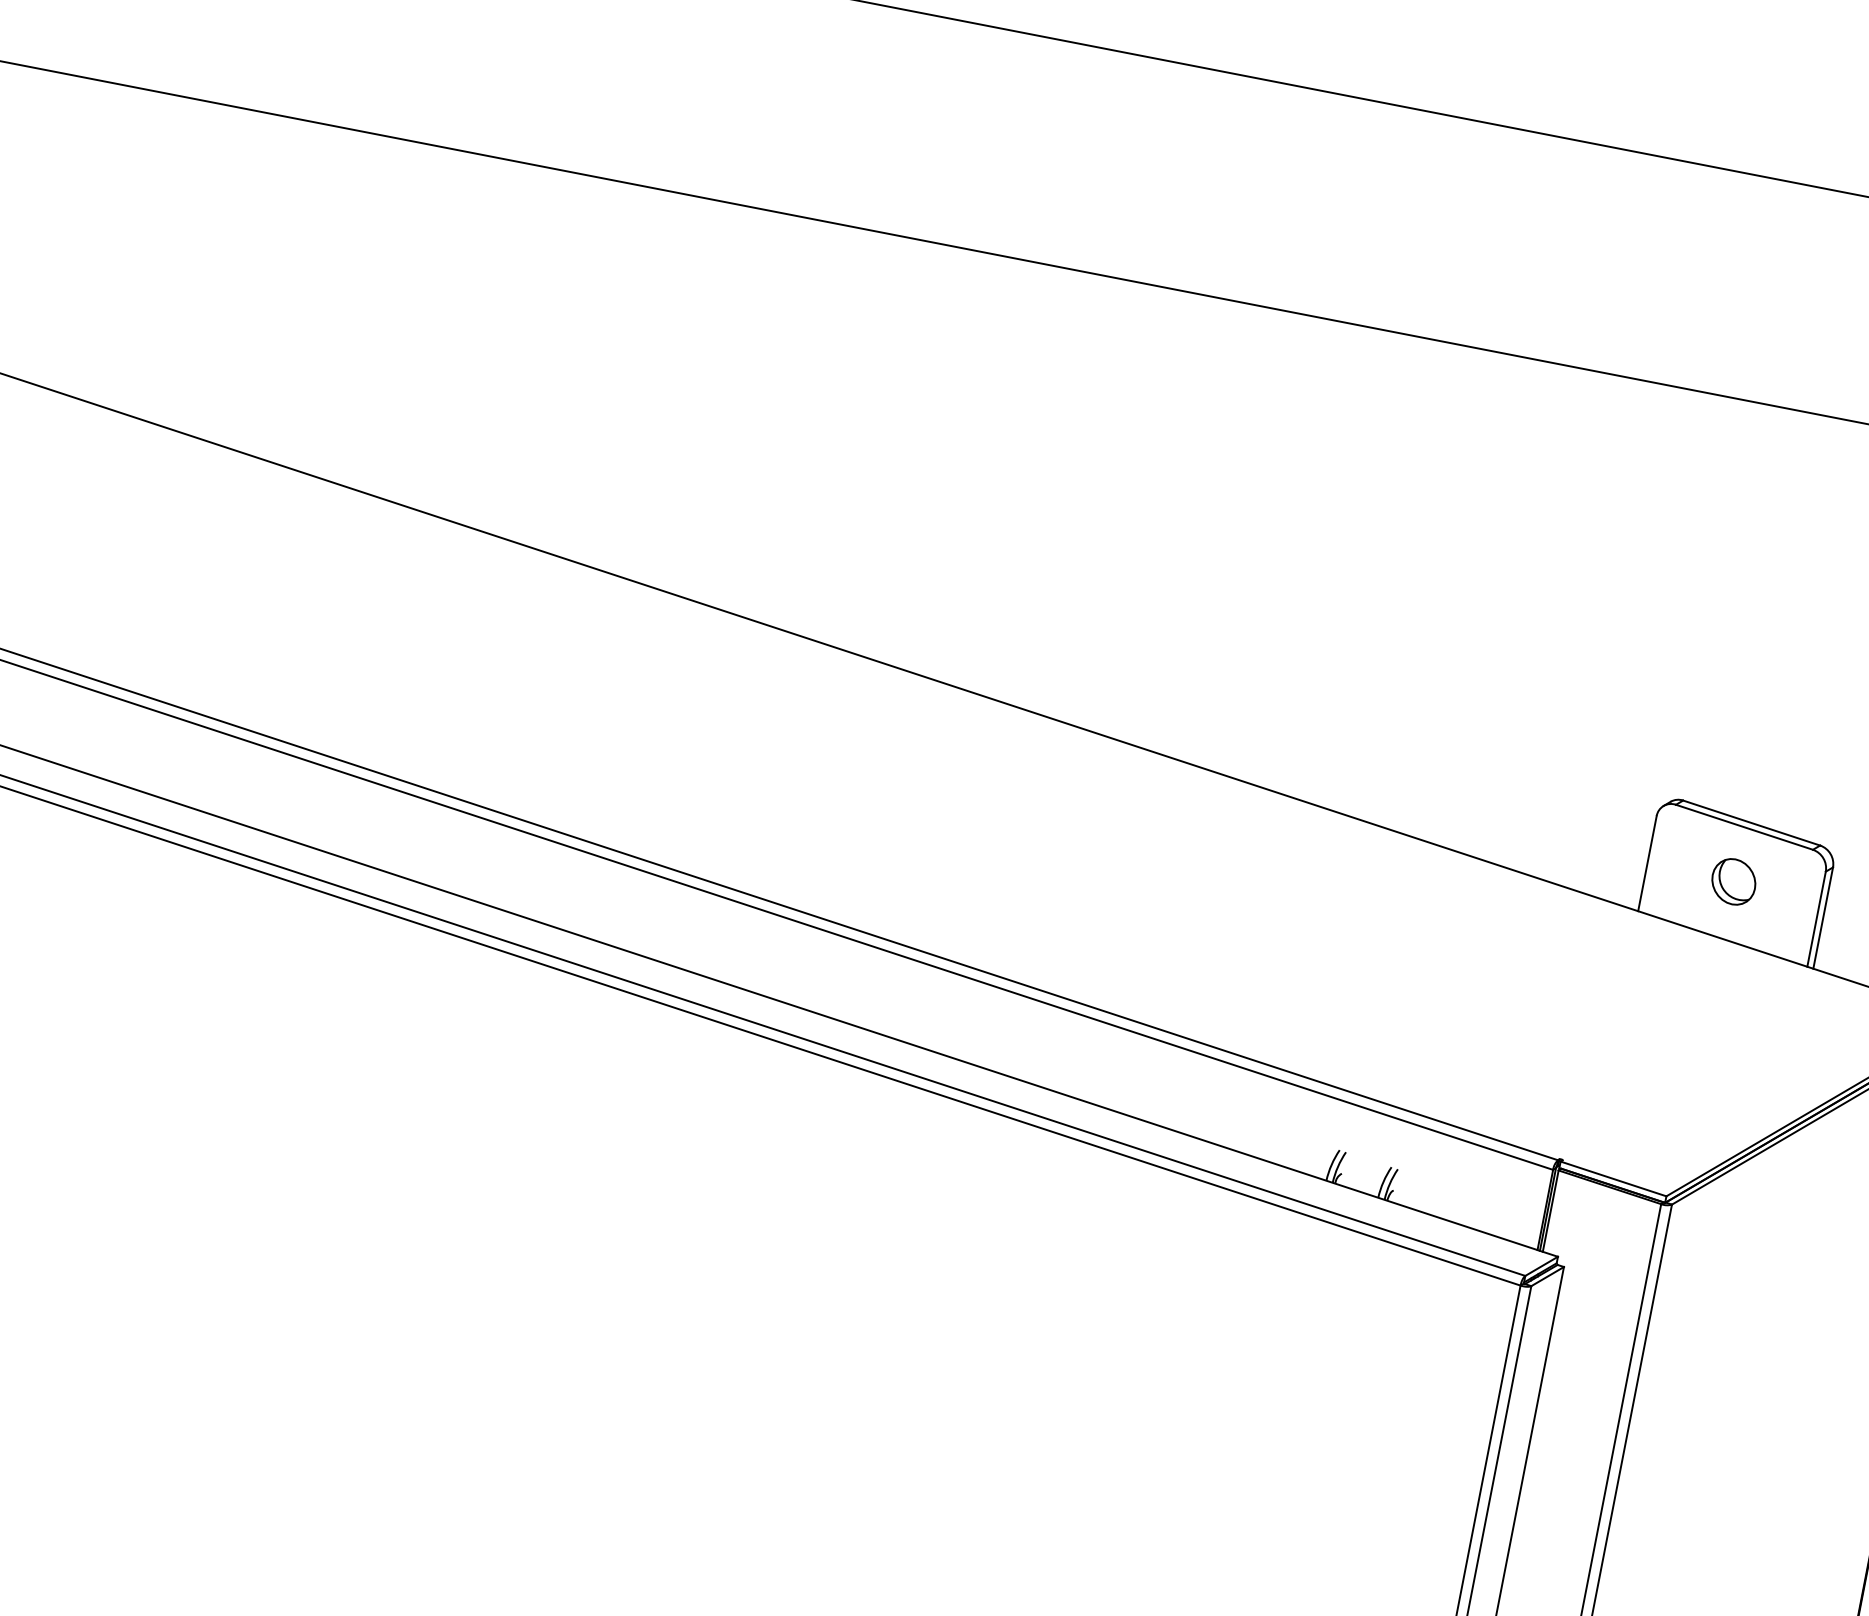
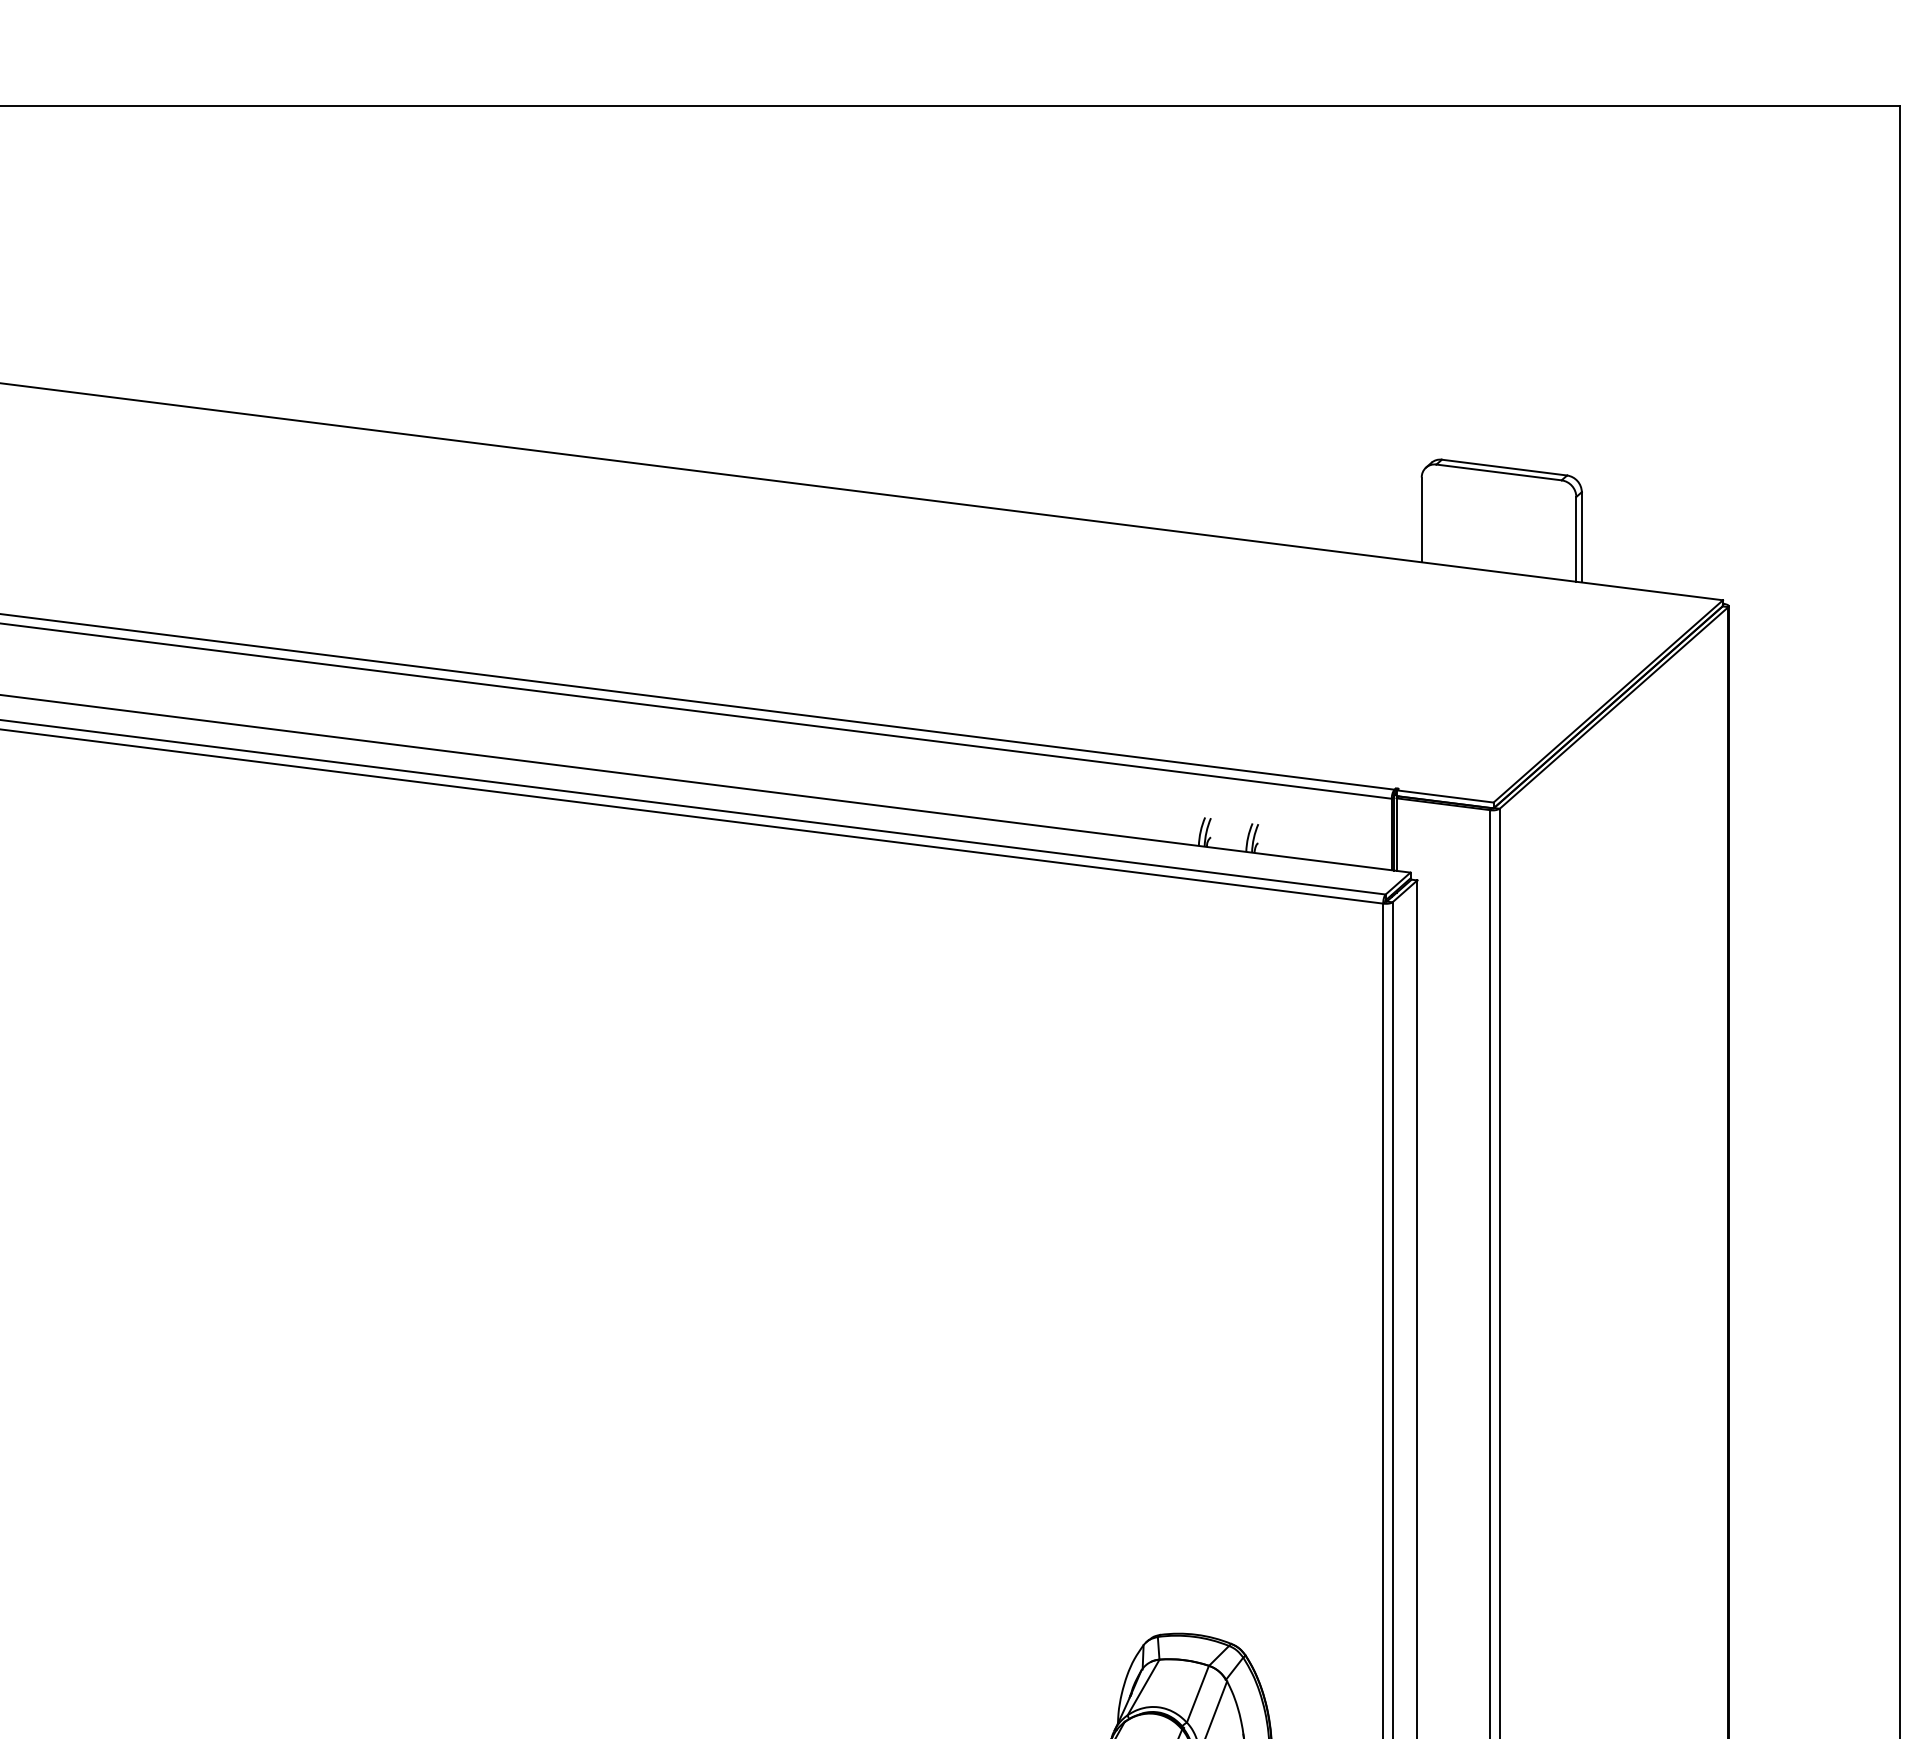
part: (1733, 881) -> (1498, 520), removed

